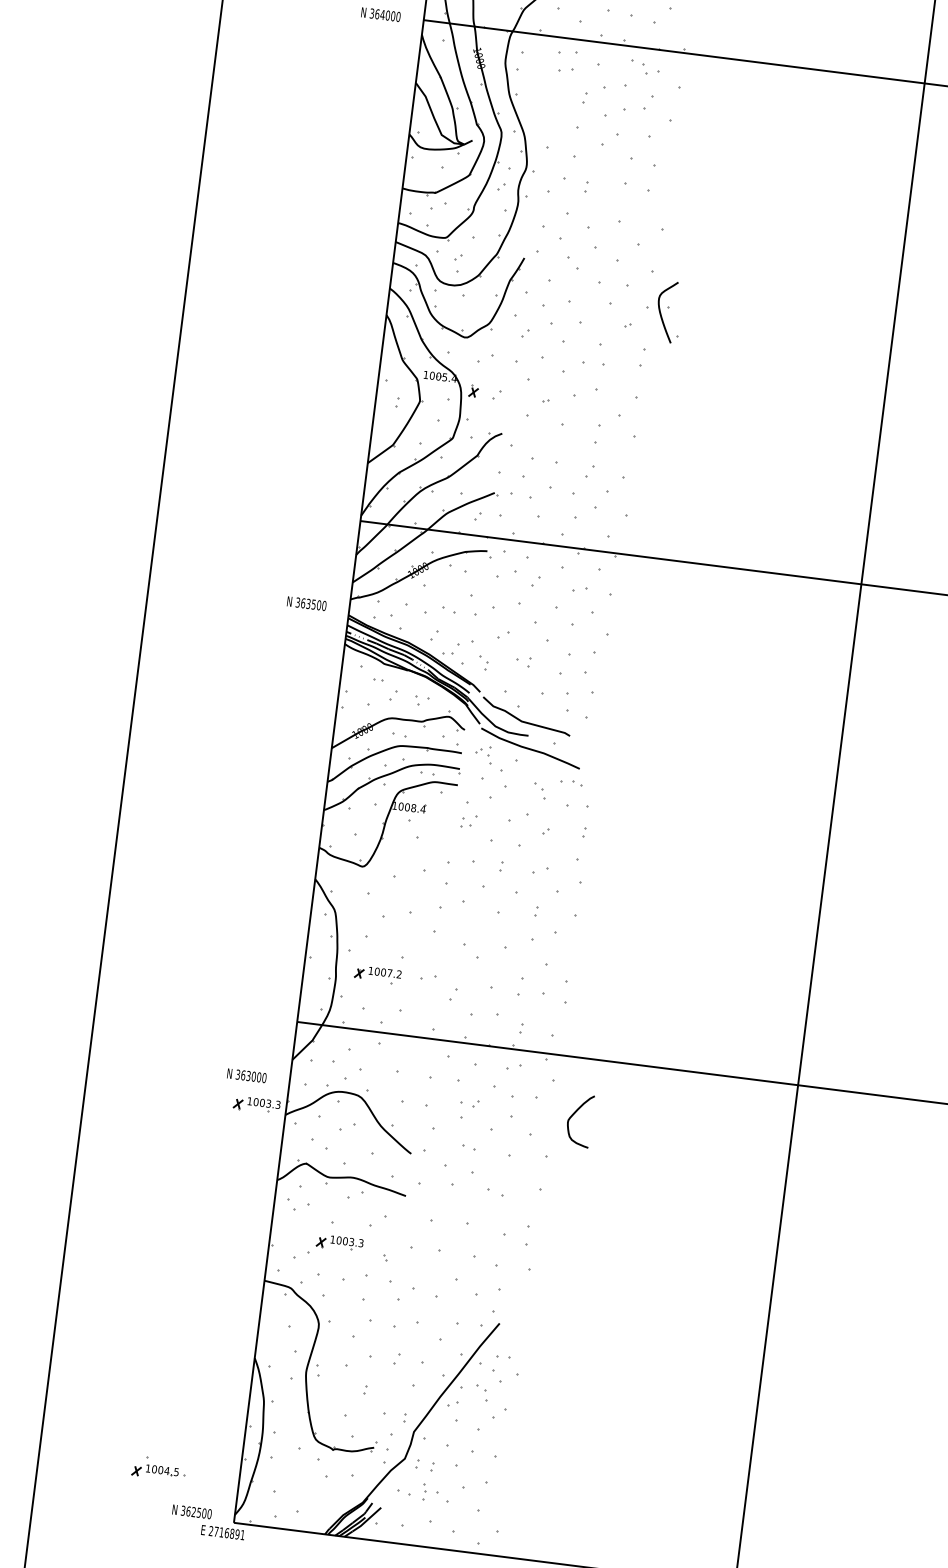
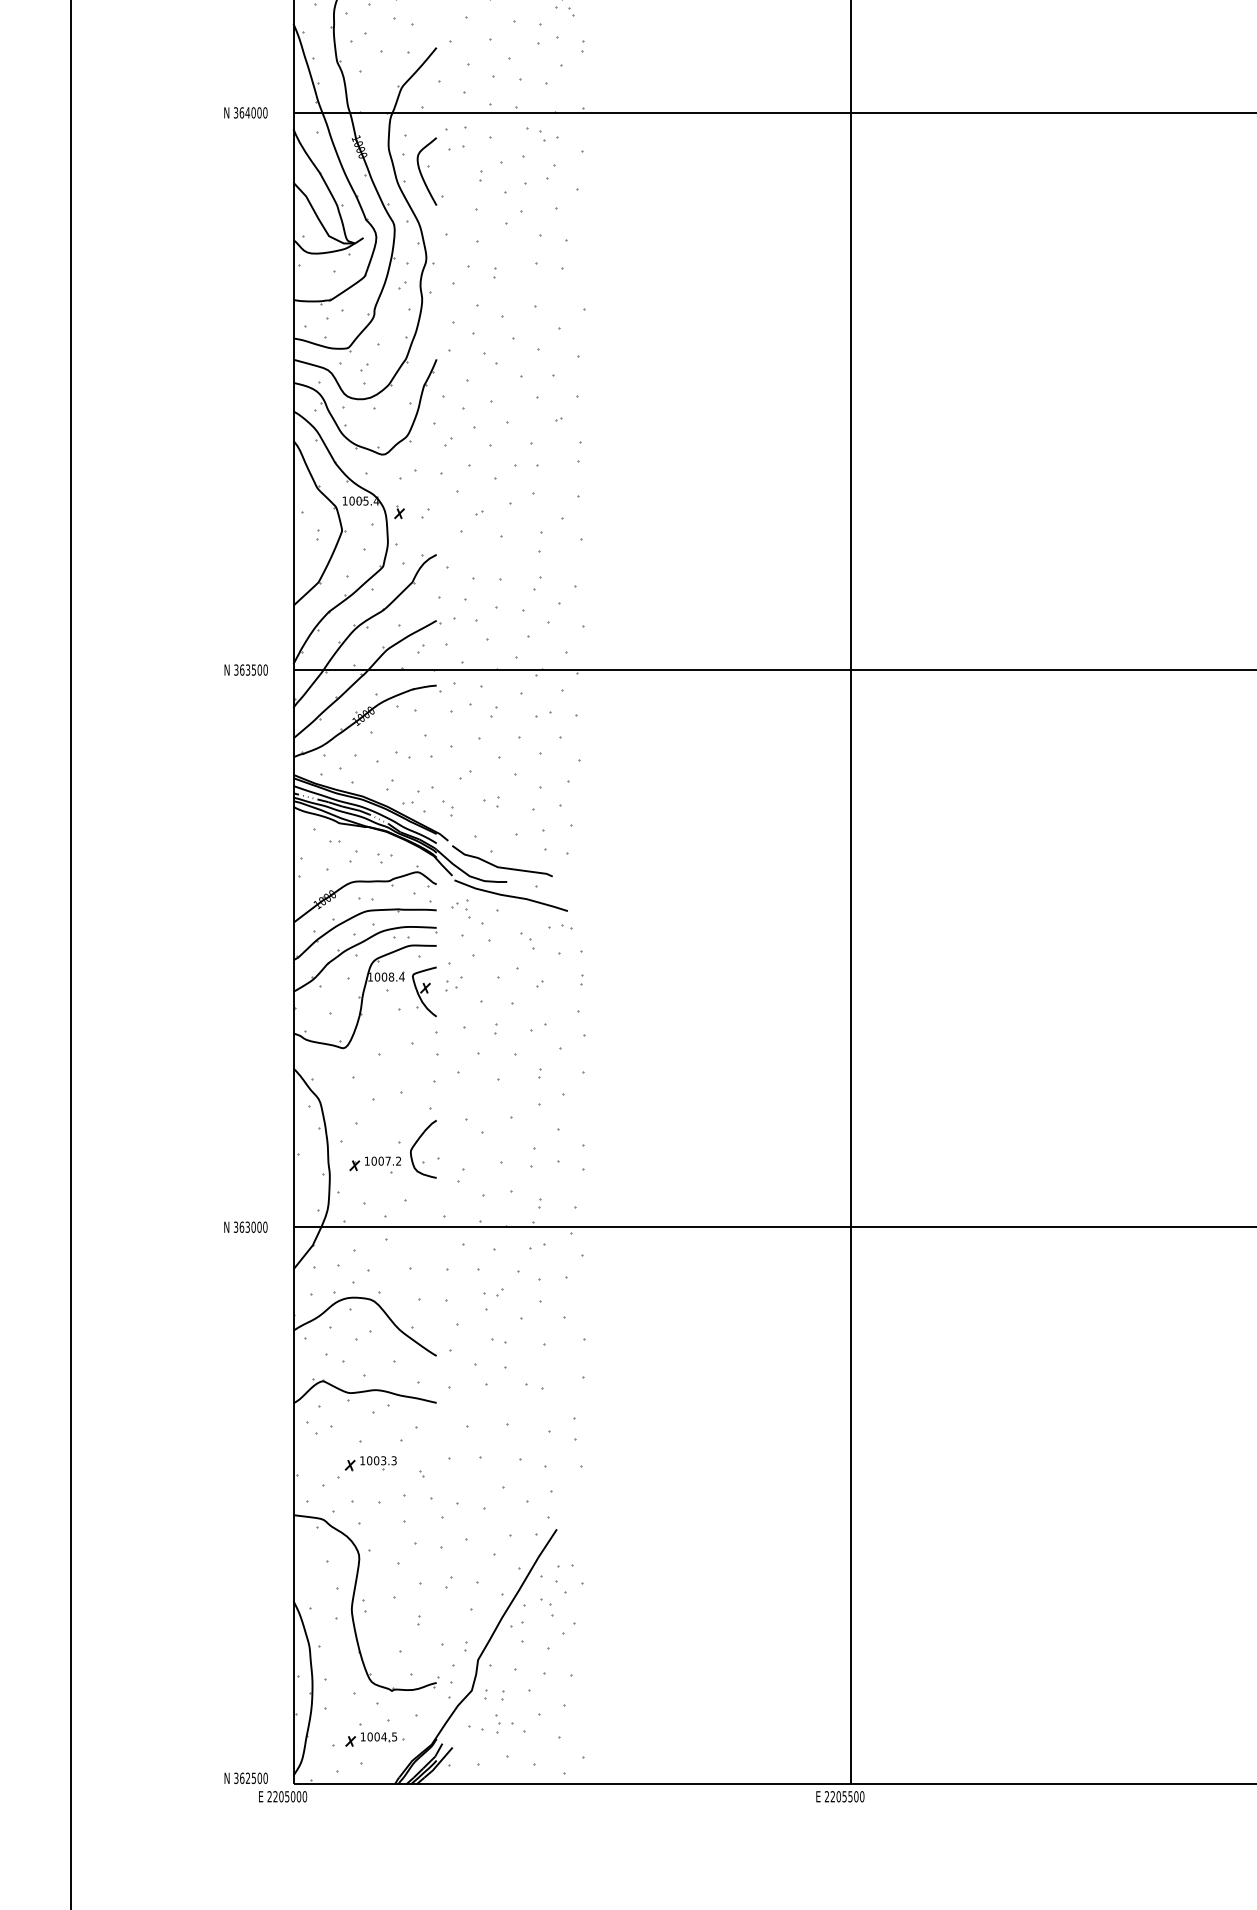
part: (668, 311) -> (429, 171), moved
text: (306, 603) -> (245, 669), moved
part: (441, 824) -> (424, 991), added
text: (246, 1075) -> (245, 1226), moved
part: (256, 1104) -> (260, 1323), removed
curve: (572, 1116) -> (415, 1145), moved
part: (158, 1467) -> (374, 1734), moved
text: (229, 1533) -> (290, 1796), 2716891 -> 2205000

